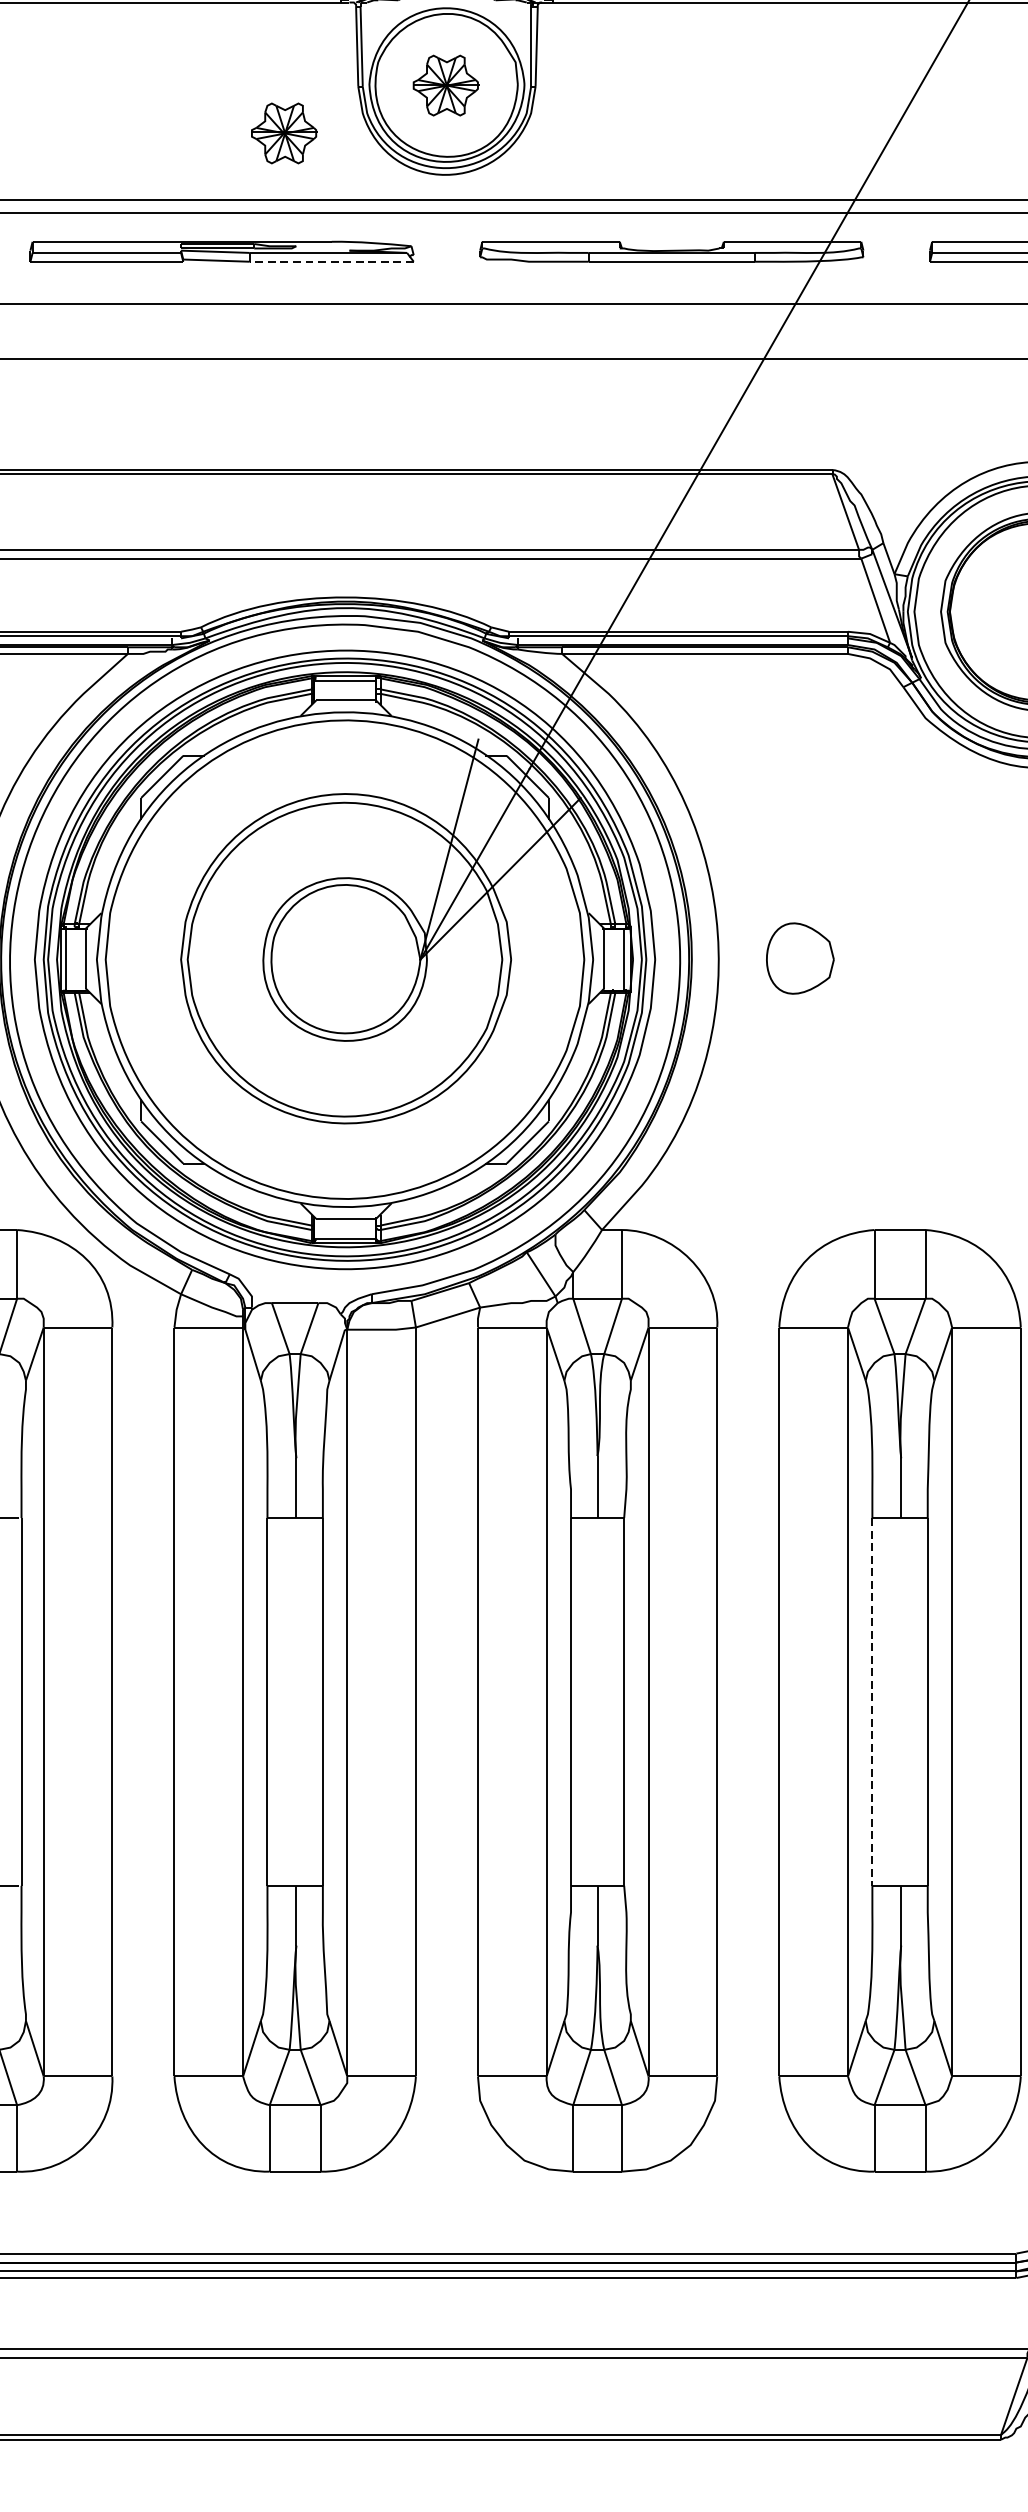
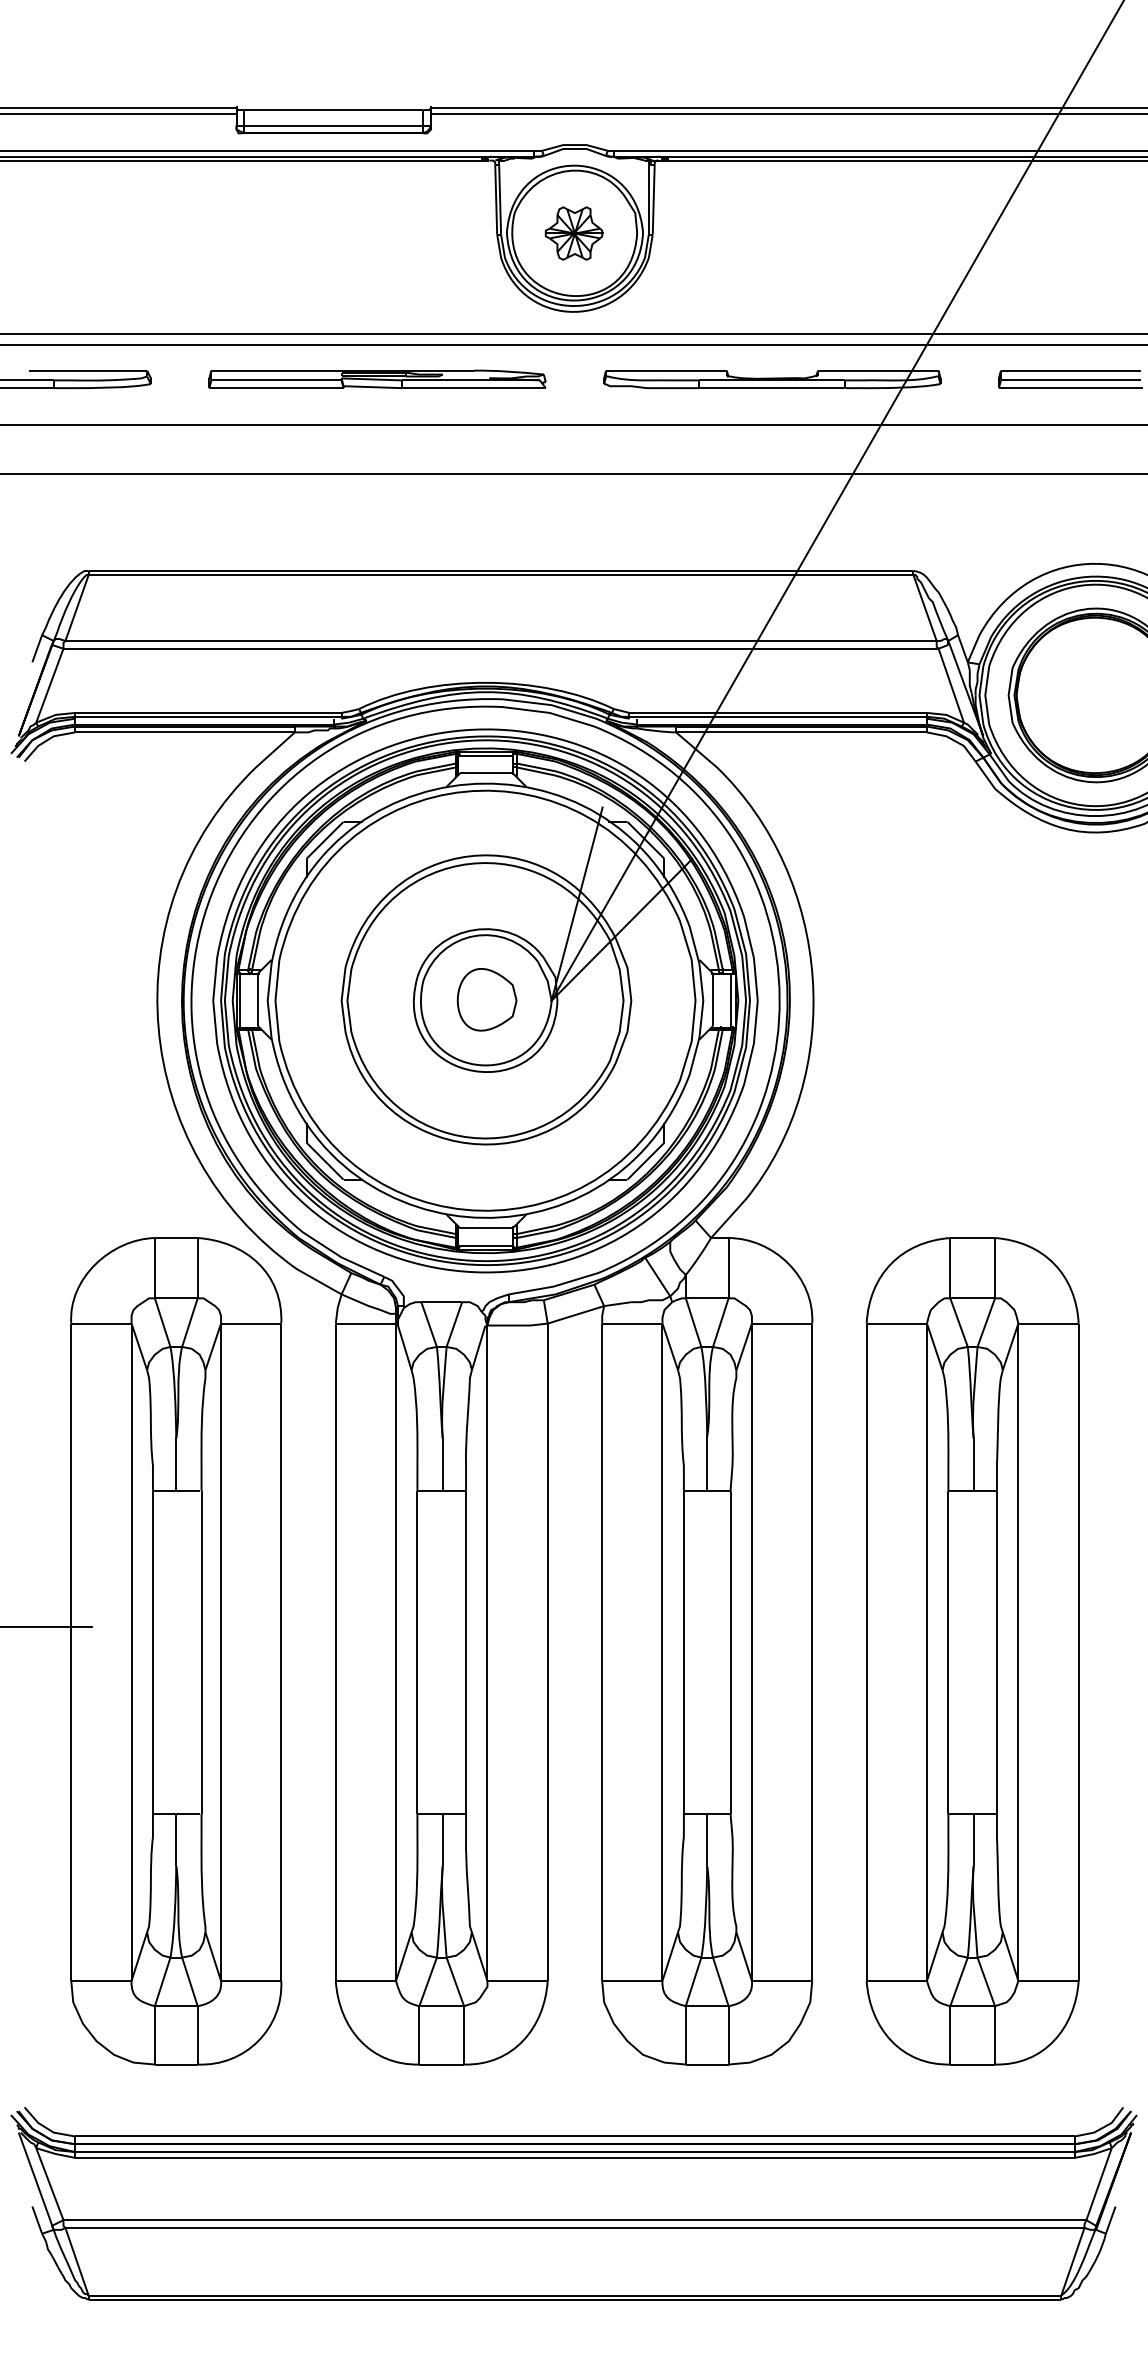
part: (283, 133) -> (431, 275), removed
line: (331, 262) -> (473, 388), dashed -> solid
part: (799, 958) -> (486, 999), moved
line: (872, 1702) -> (948, 1652), dashed -> solid

